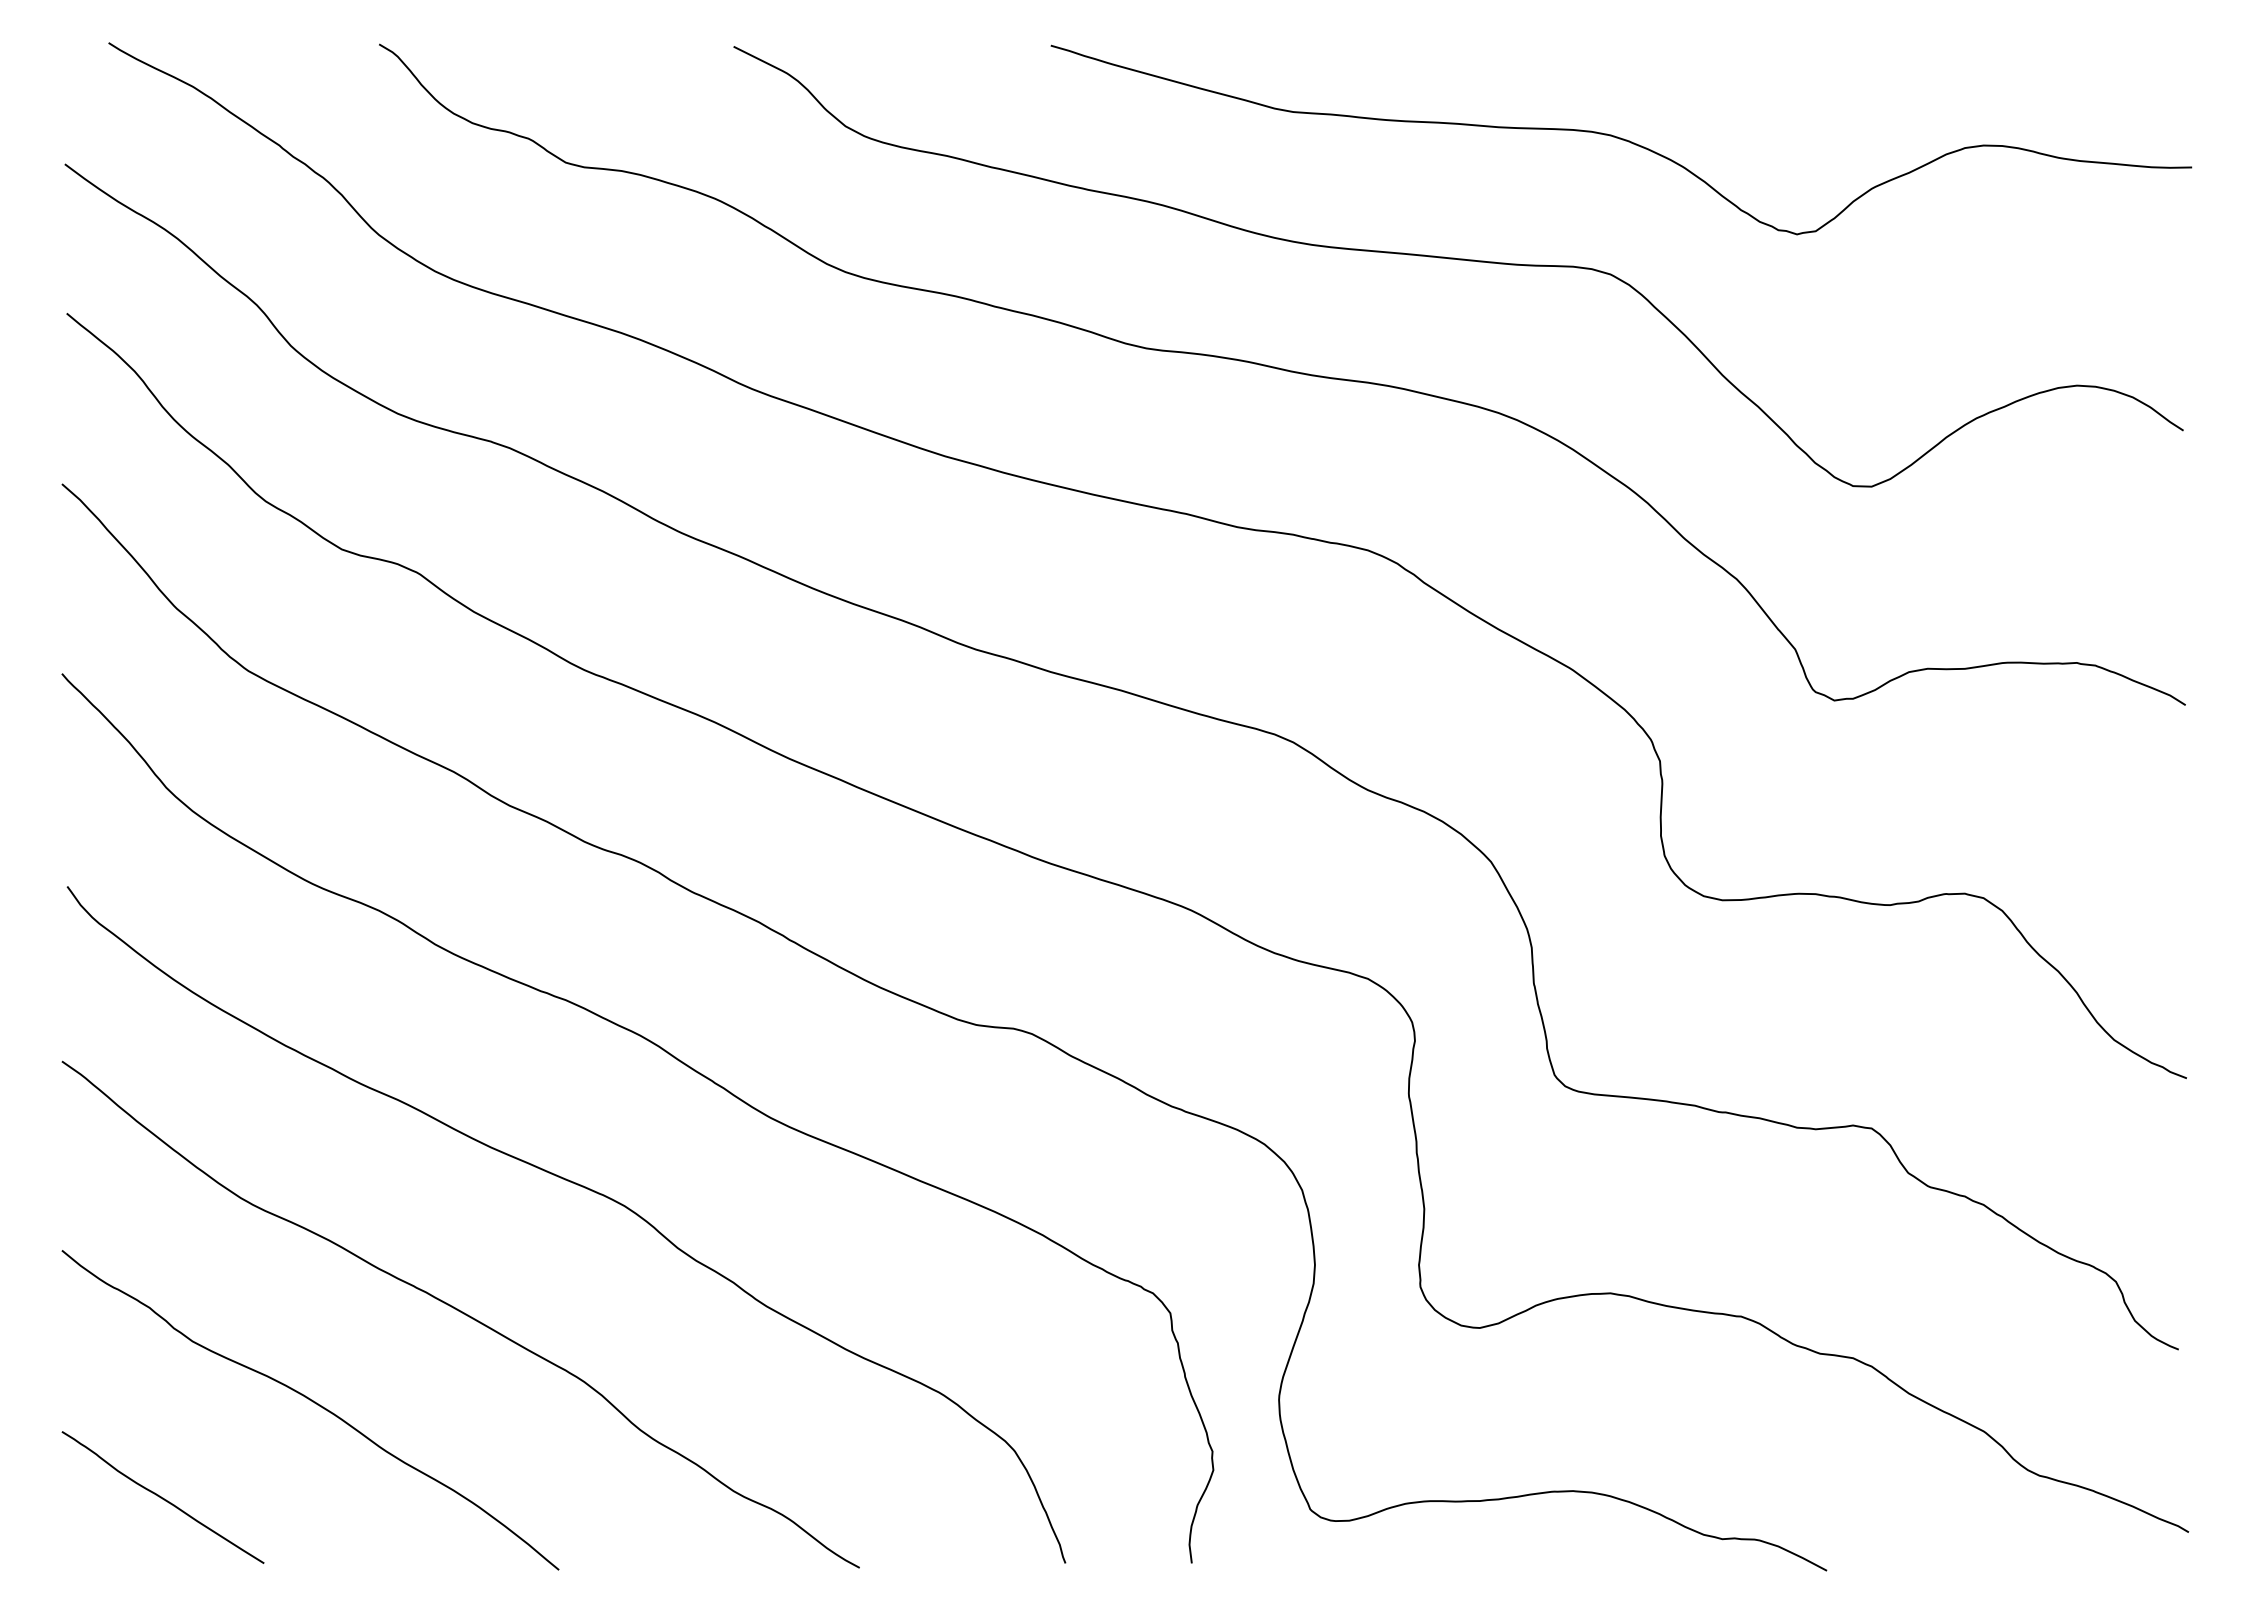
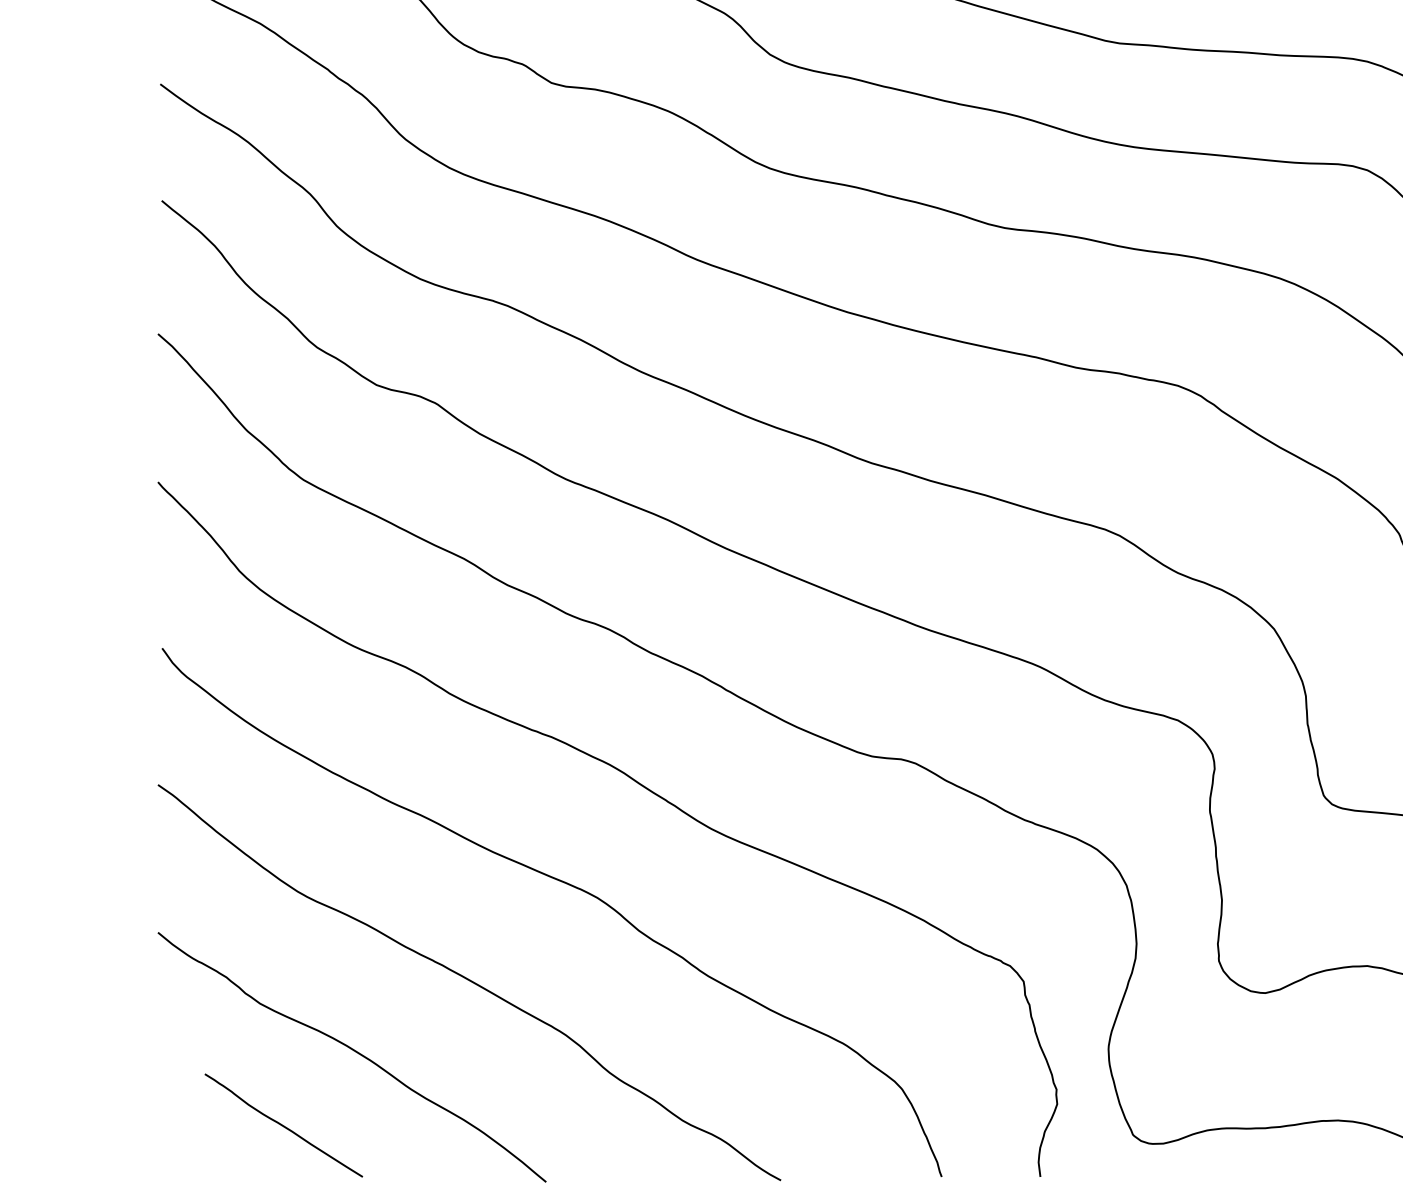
curve: (162, 1497) -> (283, 1125), moved

